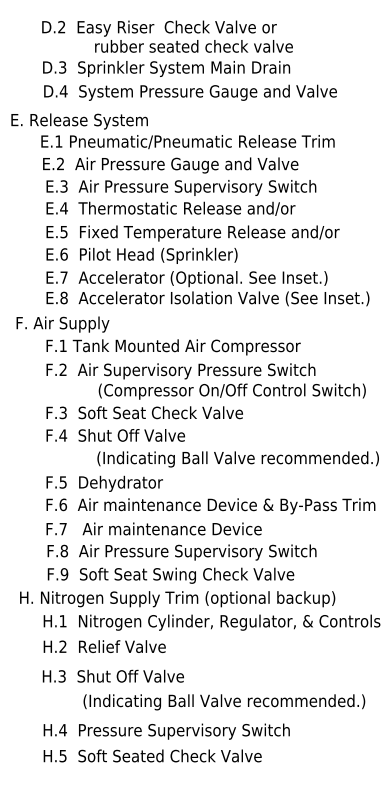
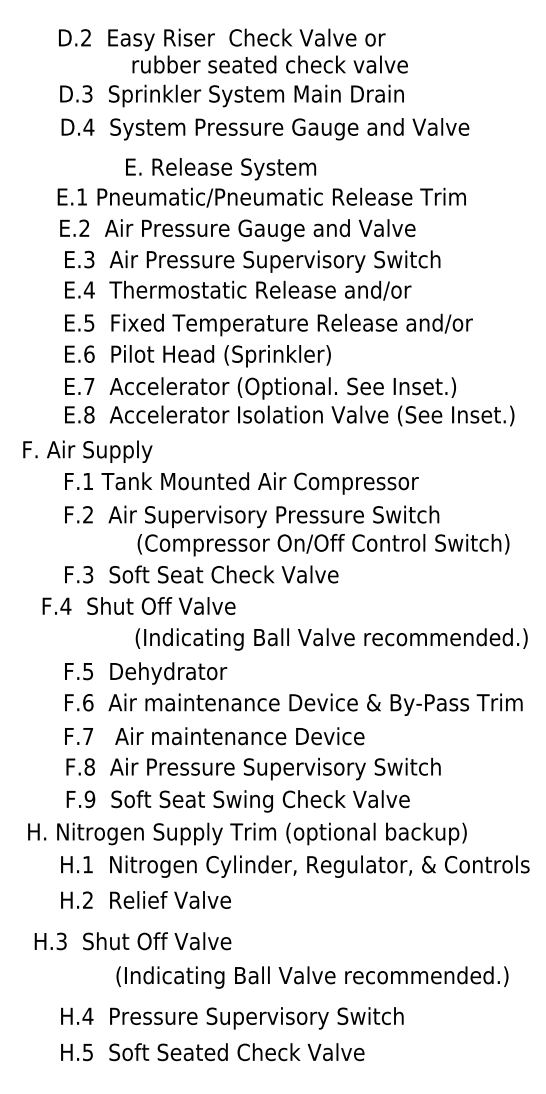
text: (79, 121) -> (220, 169), moved
text: (115, 435) -> (138, 606), moved
text: (112, 675) -> (131, 940), moved

